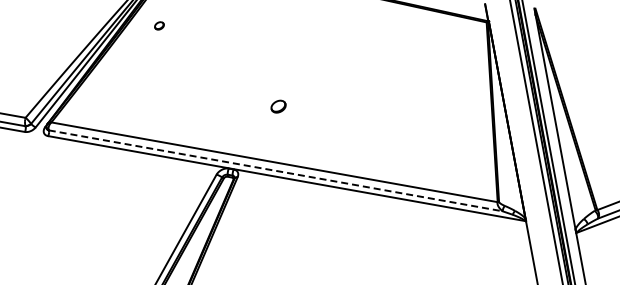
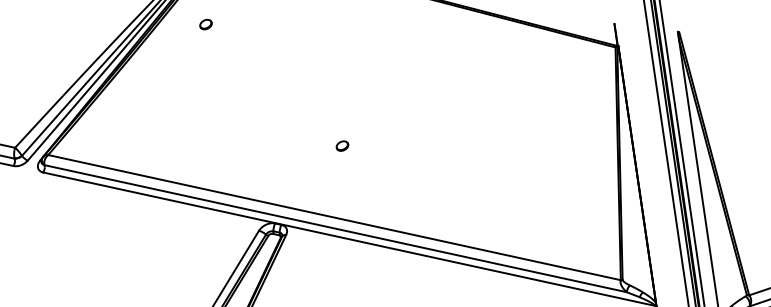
part: (159, 25) -> (206, 24), moved
part: (278, 106) -> (342, 145), size x0.62
line: (275, 170) -> (335, 228), dashed -> solid

